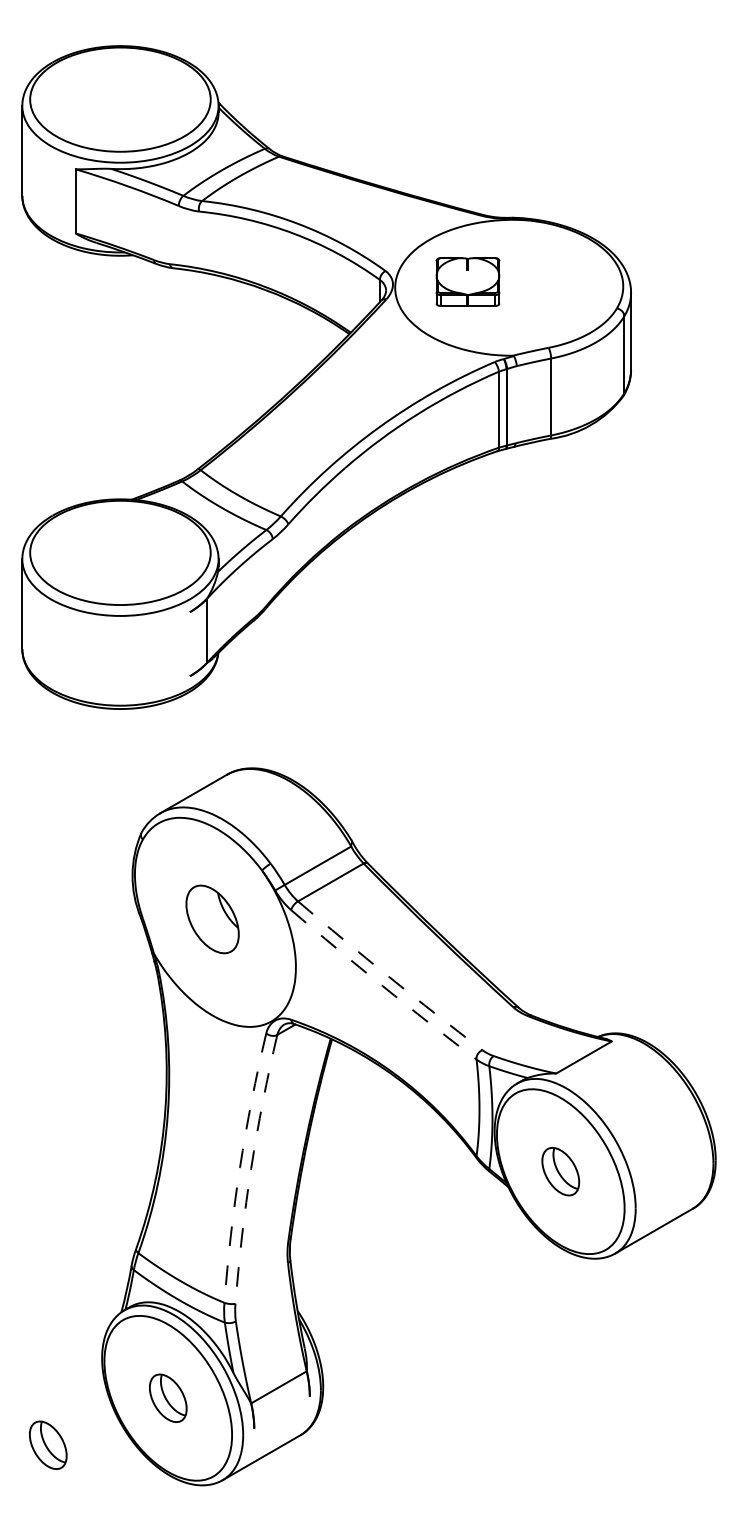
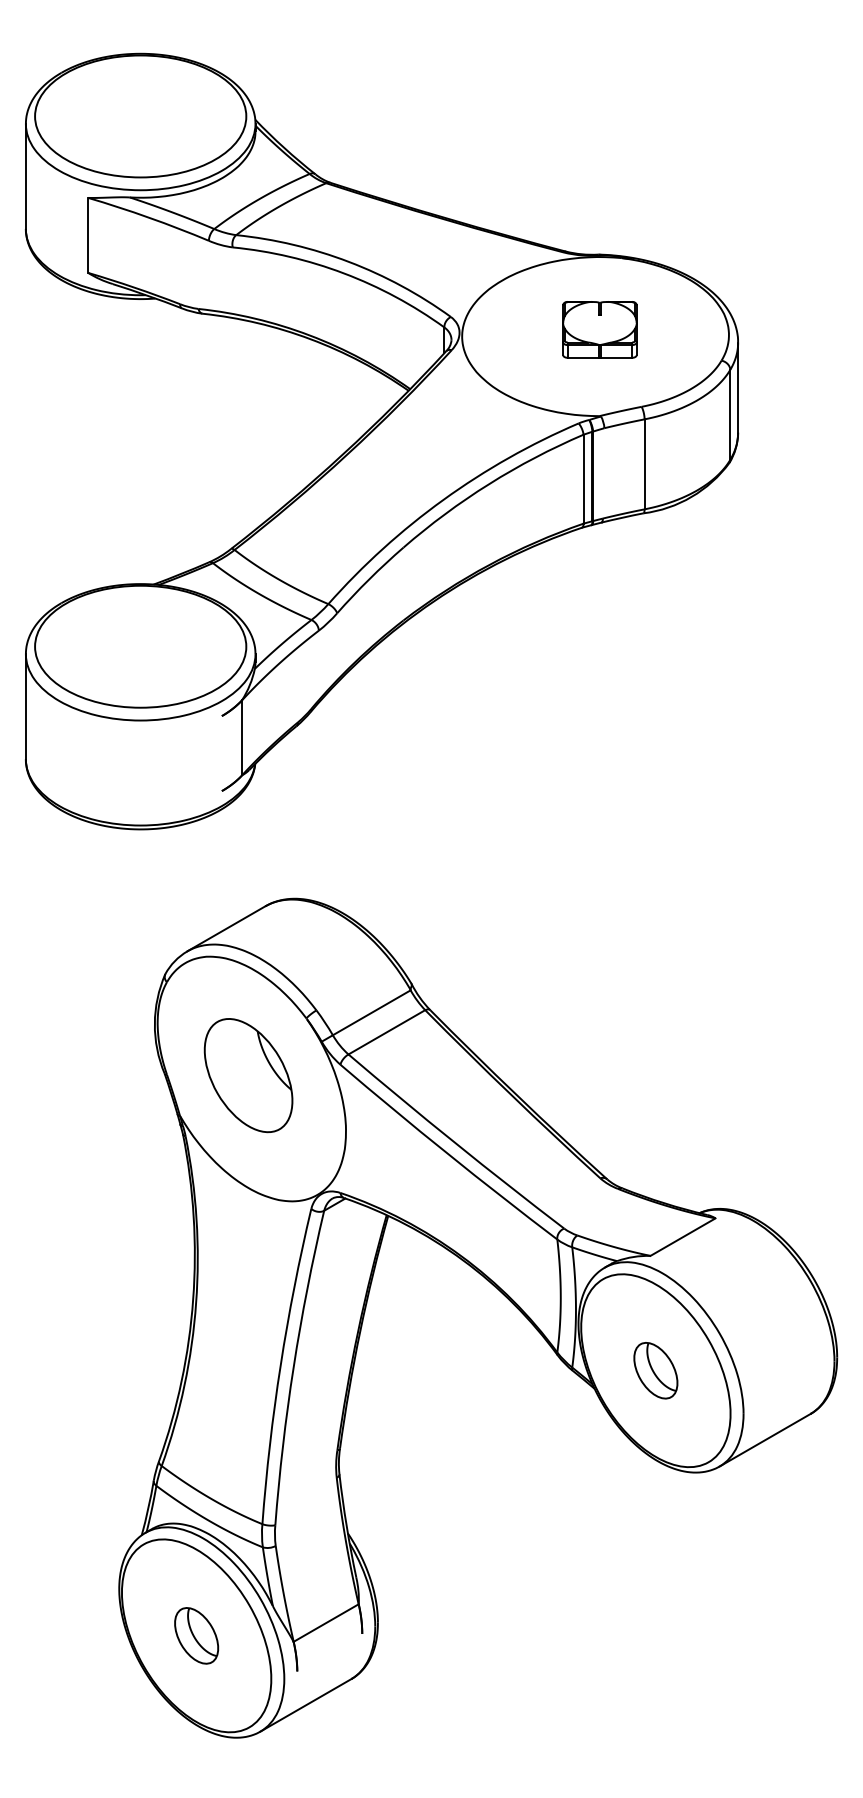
part: (467, 281) -> (599, 329), moved
part: (212, 919) -> (248, 1075), size x1.43
arc: (389, 977) -> (455, 1143), dashed -> solid
arc: (382, 986) -> (447, 1154), dashed -> solid
arc: (240, 1167) -> (281, 1365), dashed -> solid
arc: (251, 1168) -> (294, 1367), dashed -> solid
part: (48, 1444) -> (56, 1689), removed

